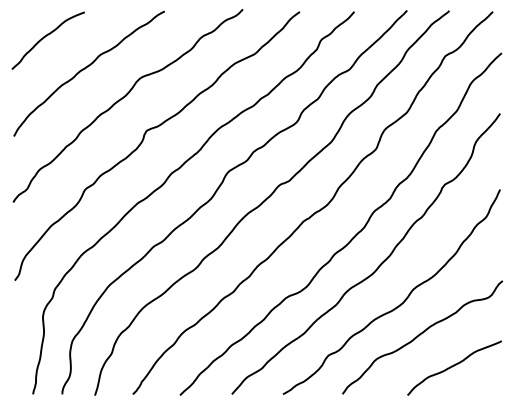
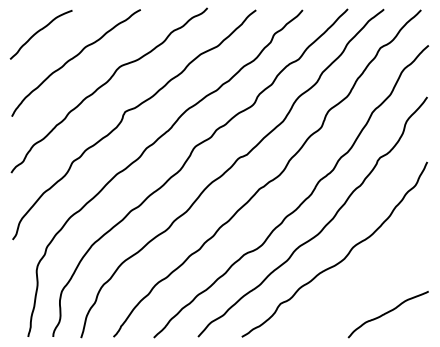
curve: (420, 335) -> (359, 286), removed

